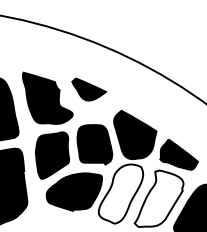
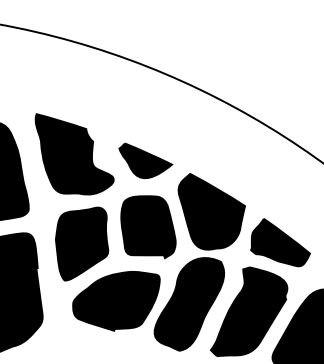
part: (89, 89) -> (146, 160), moved
fill: (120, 193) -> (188, 303), added
fill: (158, 198) -> (248, 311), added

